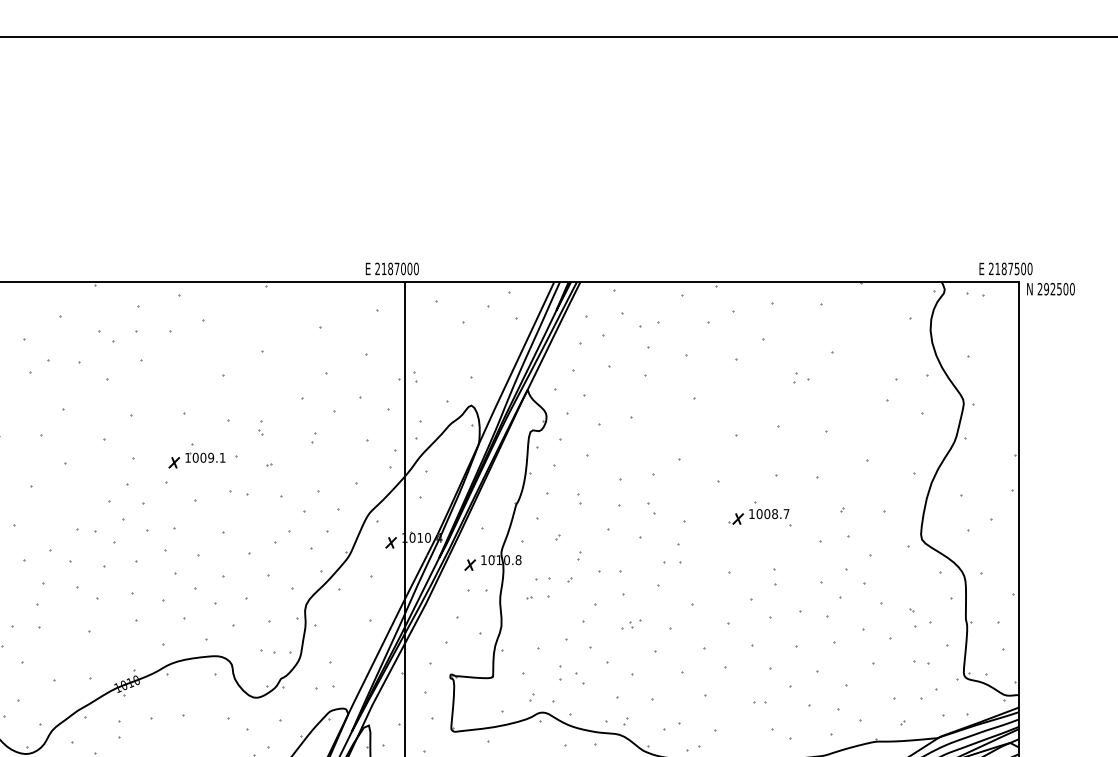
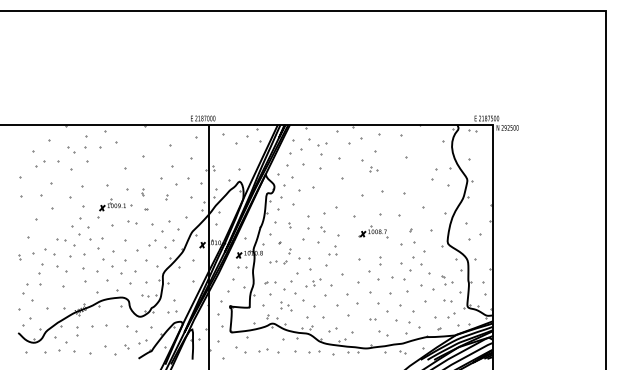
part: (801, 379) -> (373, 169), moved
part: (537, 597) -> (270, 282), moved
part: (630, 623) -> (313, 282), size x1.67

